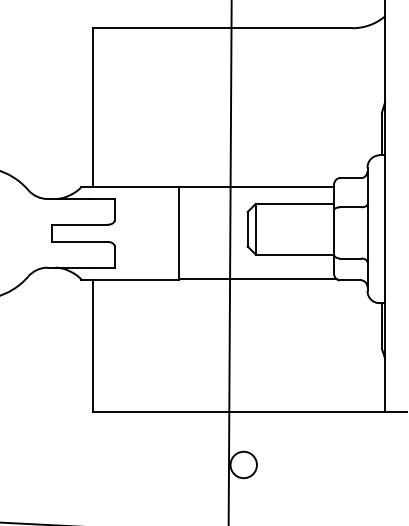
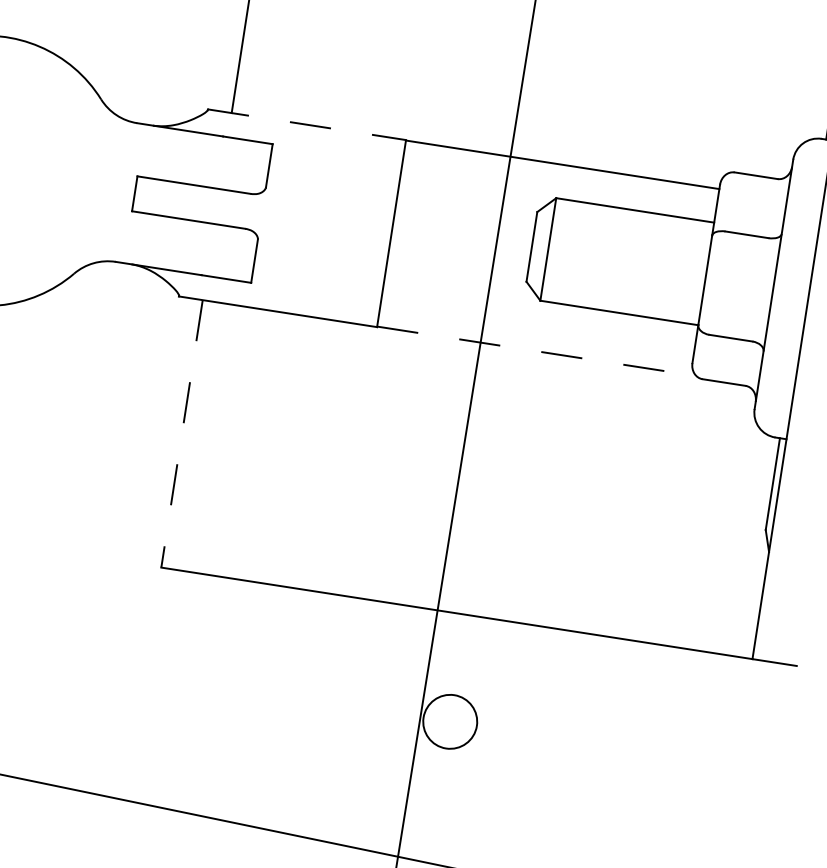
line: (130, 187) -> (308, 125), solid -> dashed
line: (257, 279) -> (536, 351), solid -> dashed
line: (92, 346) -> (181, 435), solid -> dashed

